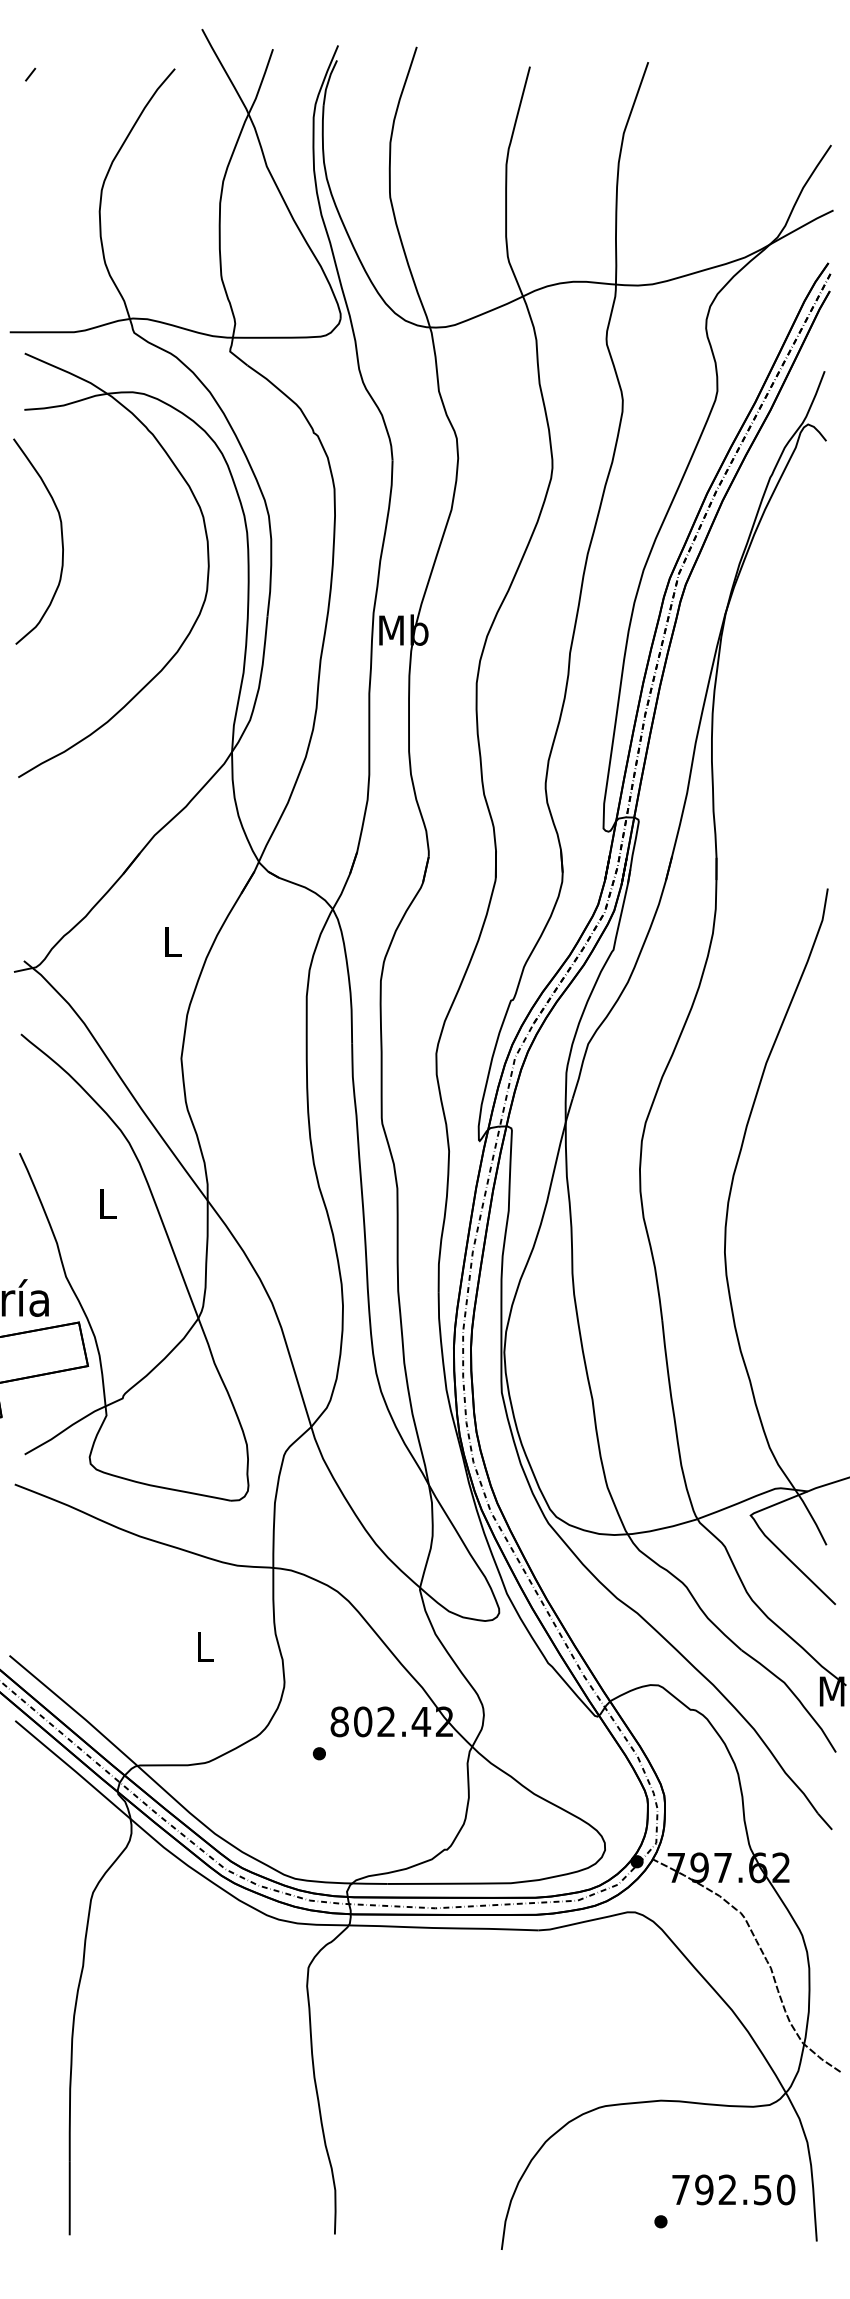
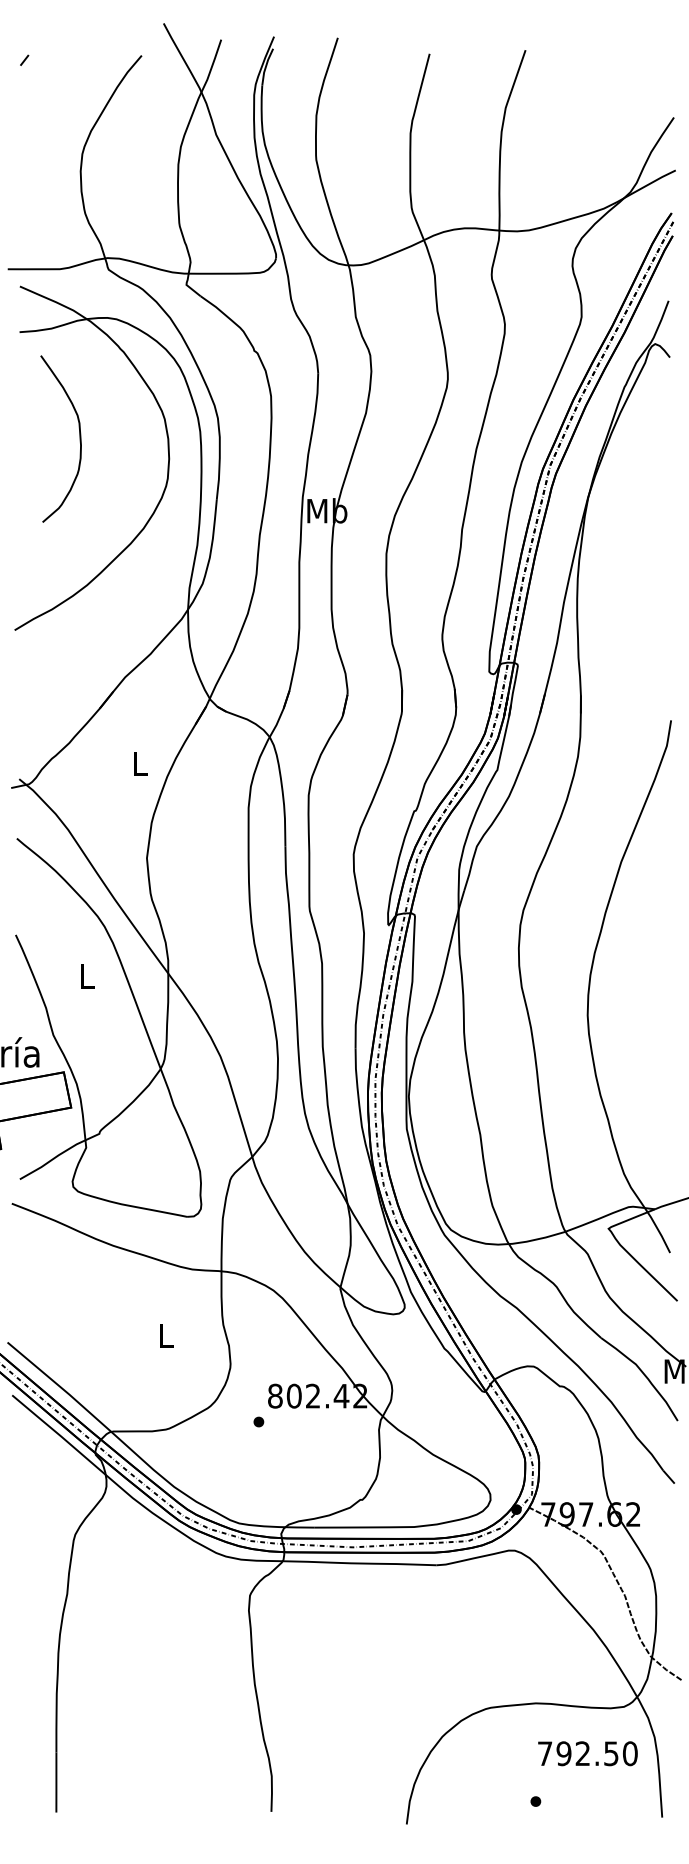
curve: (61, 540) -> (79, 438), moved
text: (733, 2189) -> (587, 1753), moved

